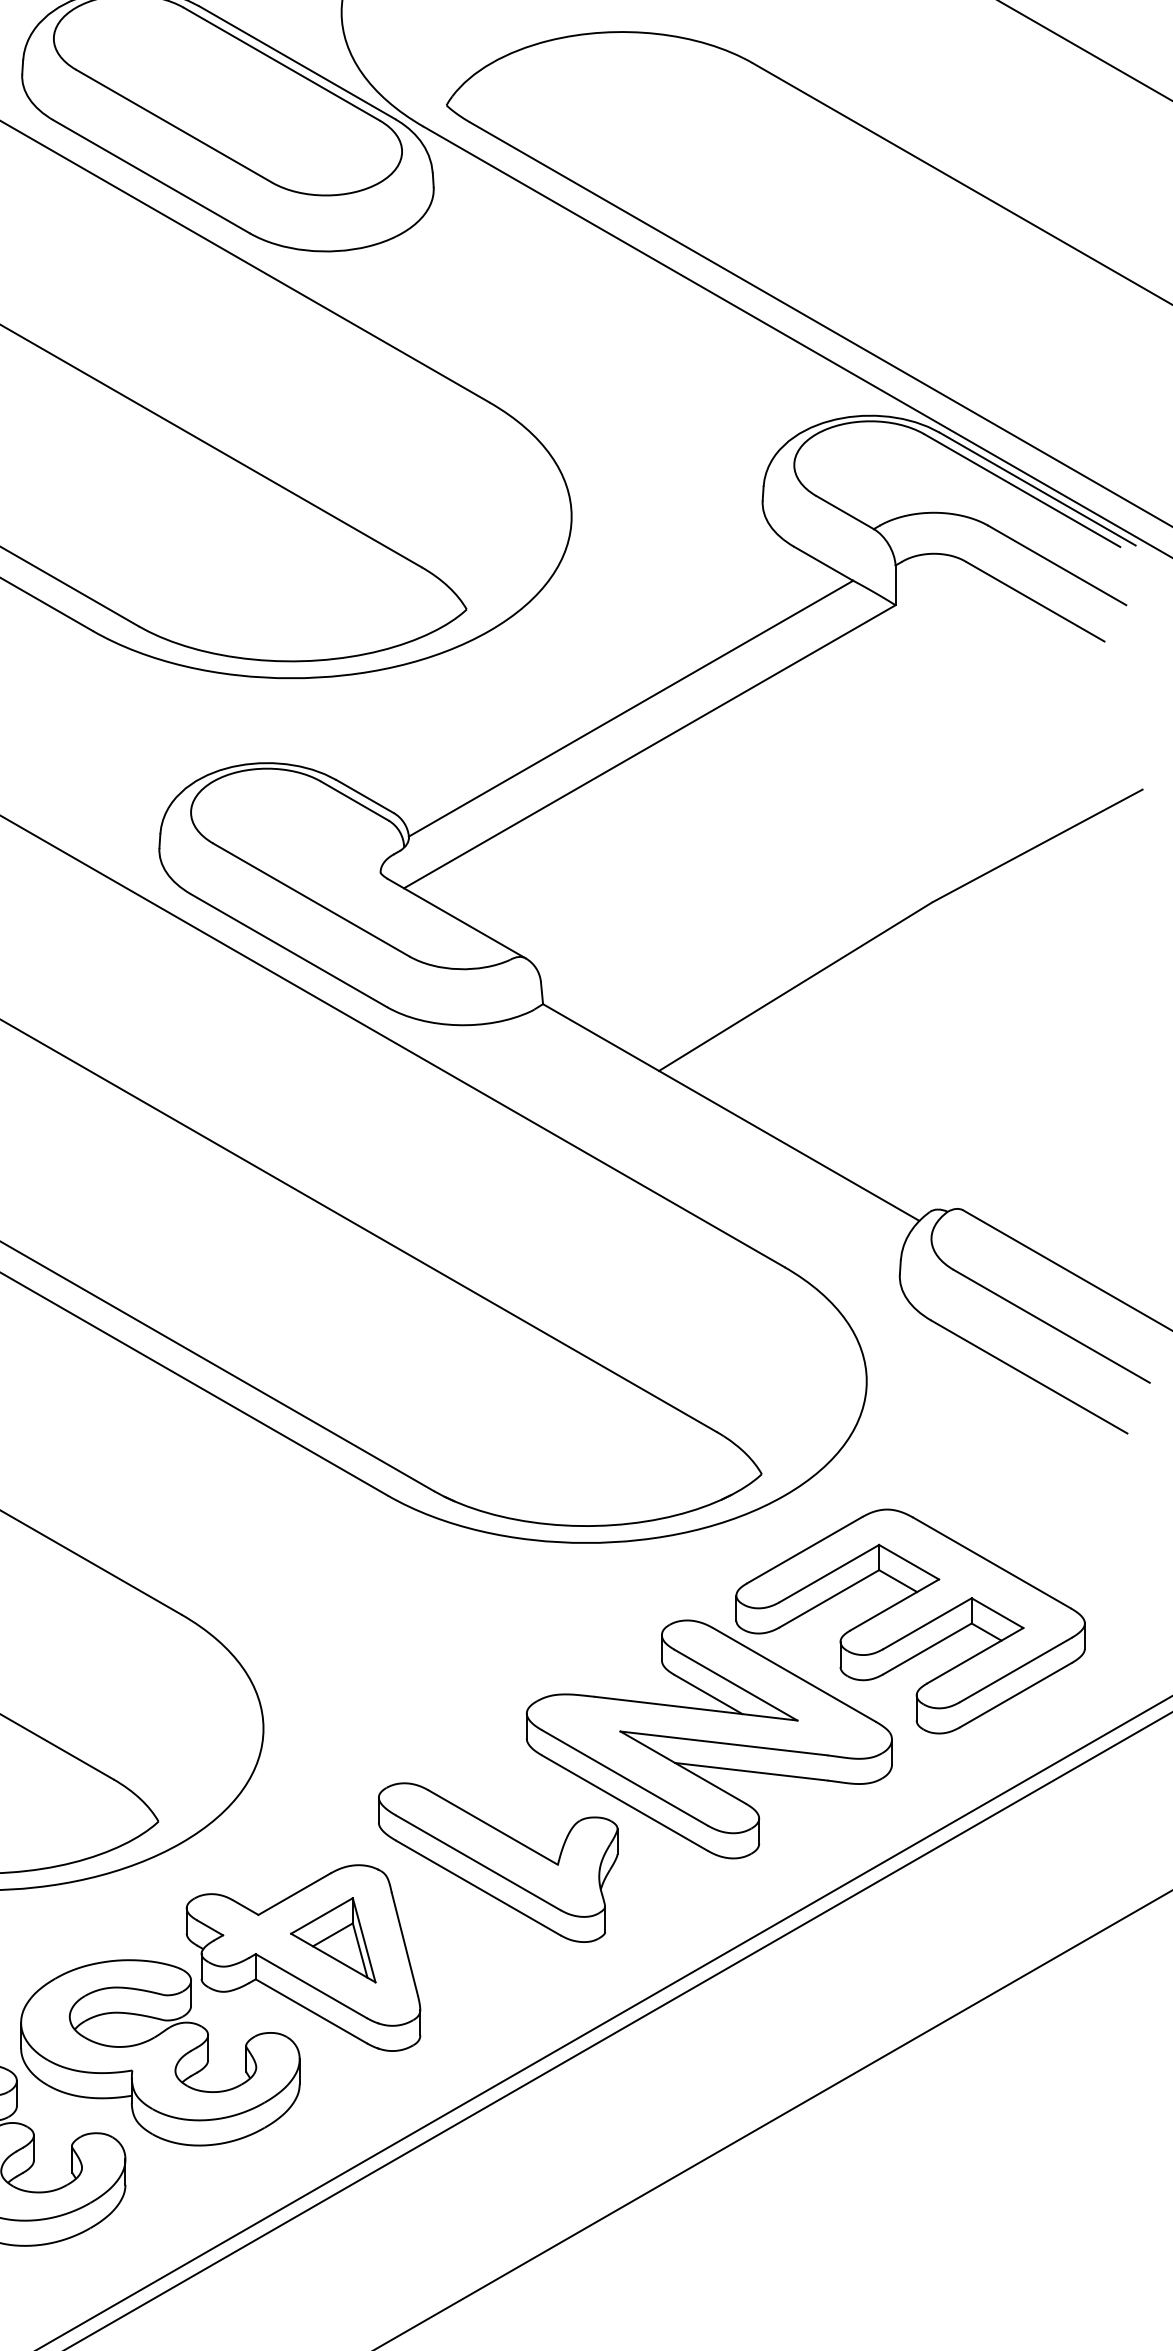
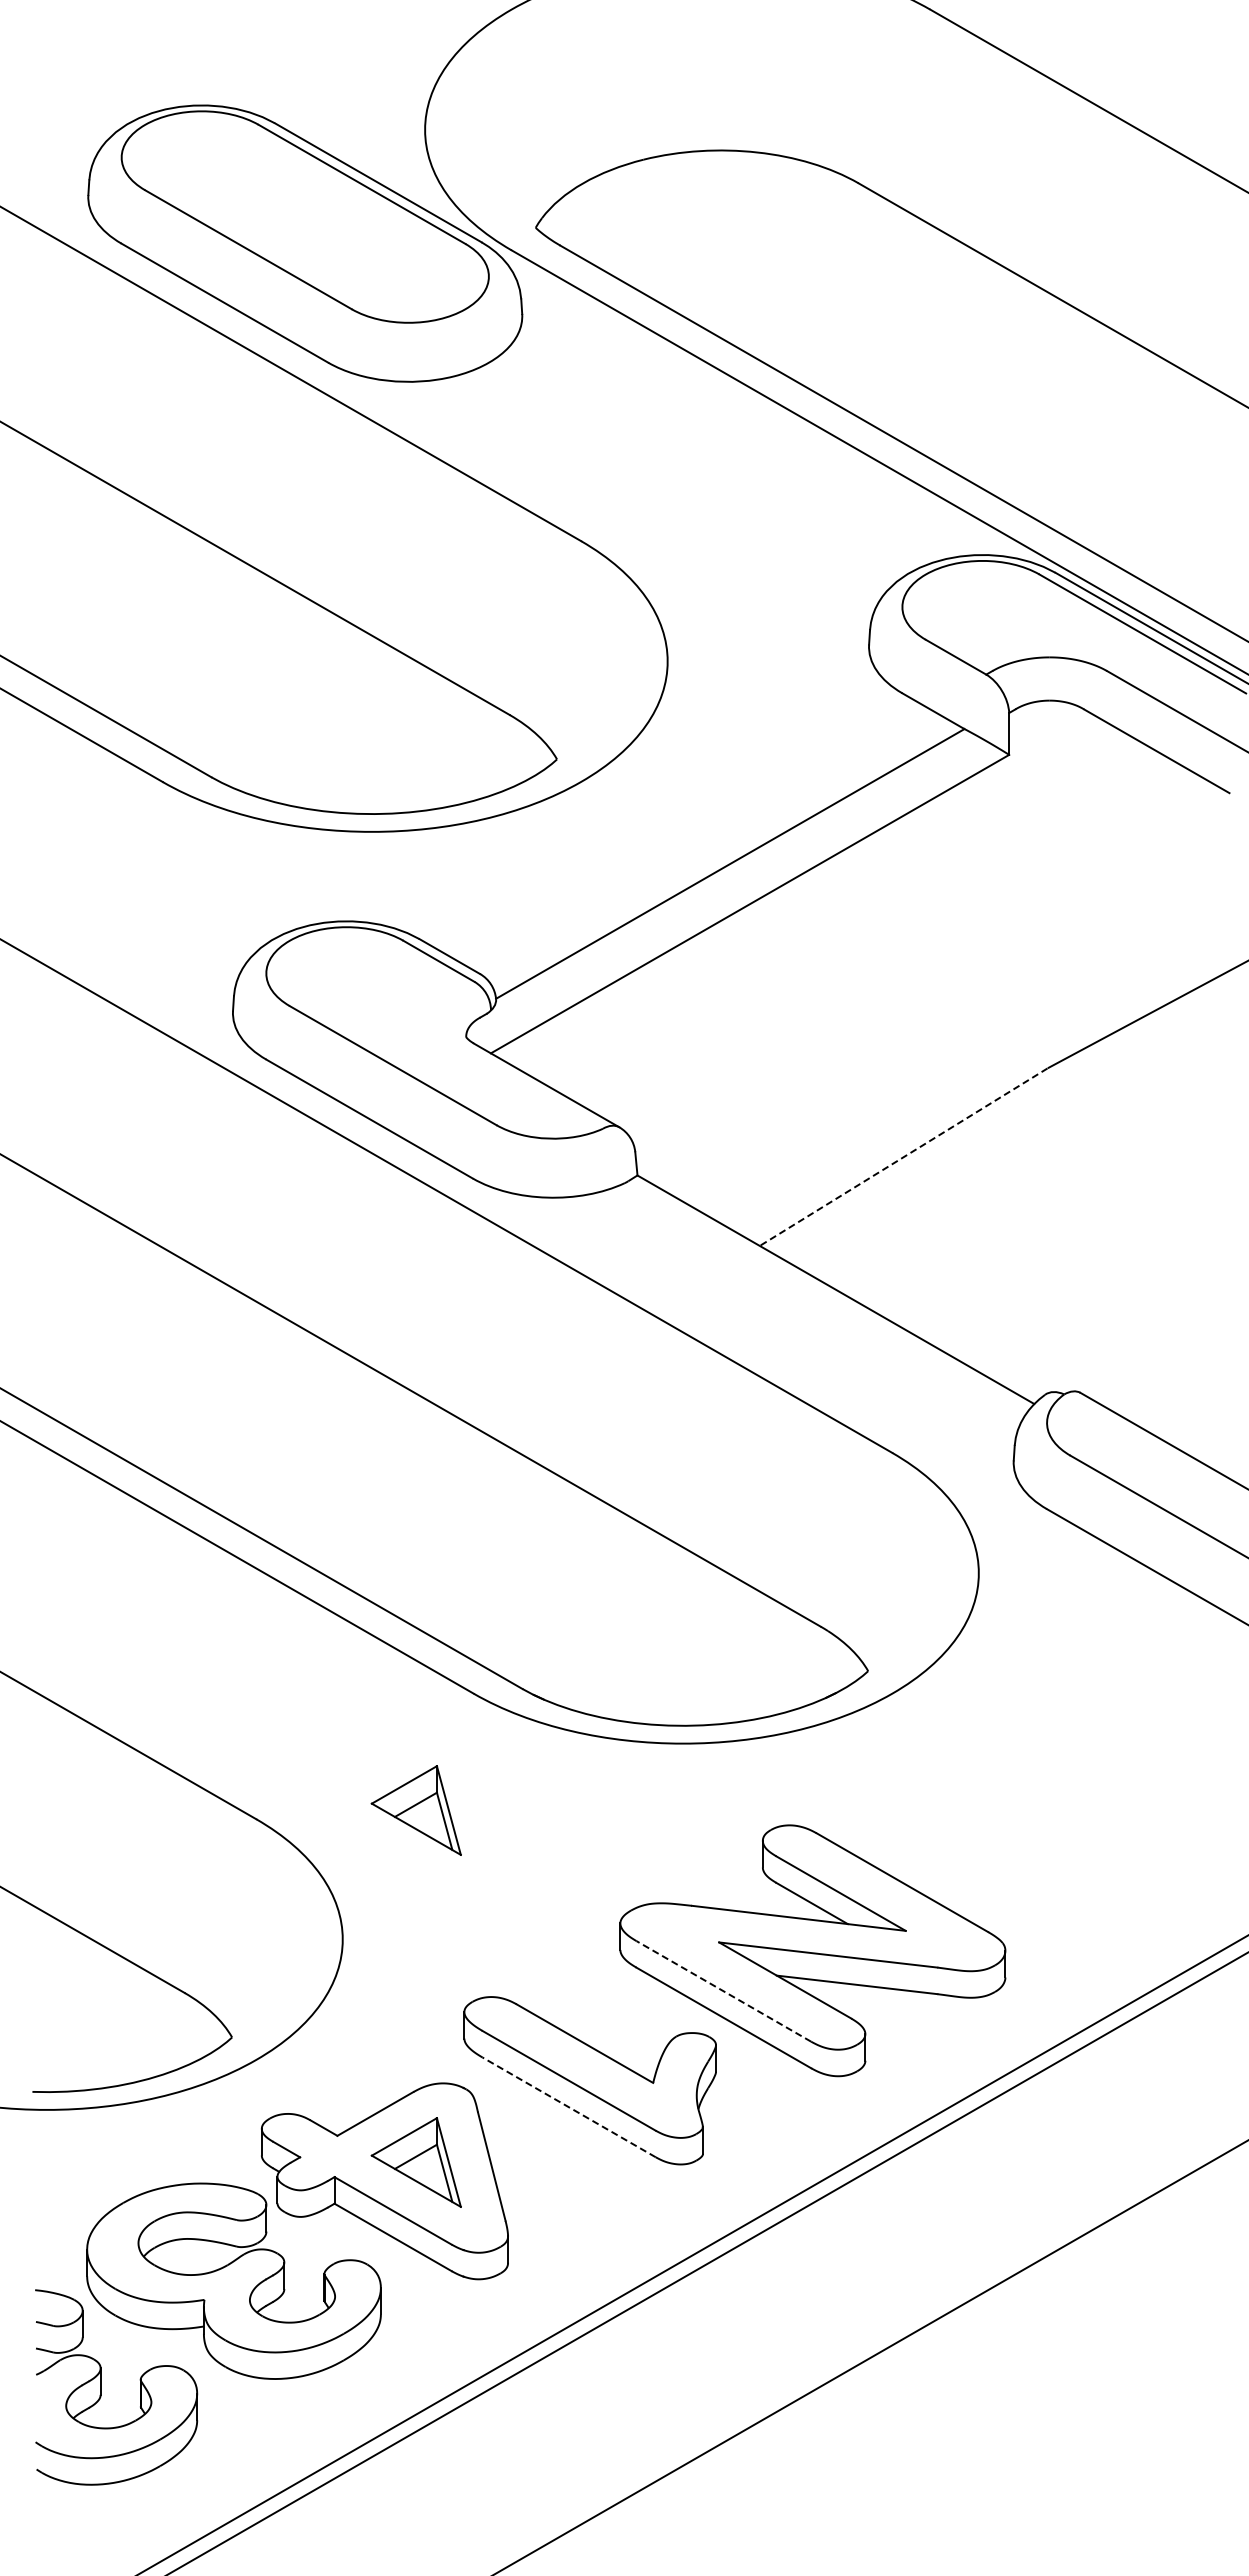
line: (795, 987) -> (903, 1157), solid -> dashed
part: (332, 1606) -> (415, 1810), added
part: (910, 1621) -> (1024, 1826), removed
line: (624, 1778) -> (723, 1991), solid -> dashed
line: (478, 1888) -> (569, 2107), solid -> dashed

